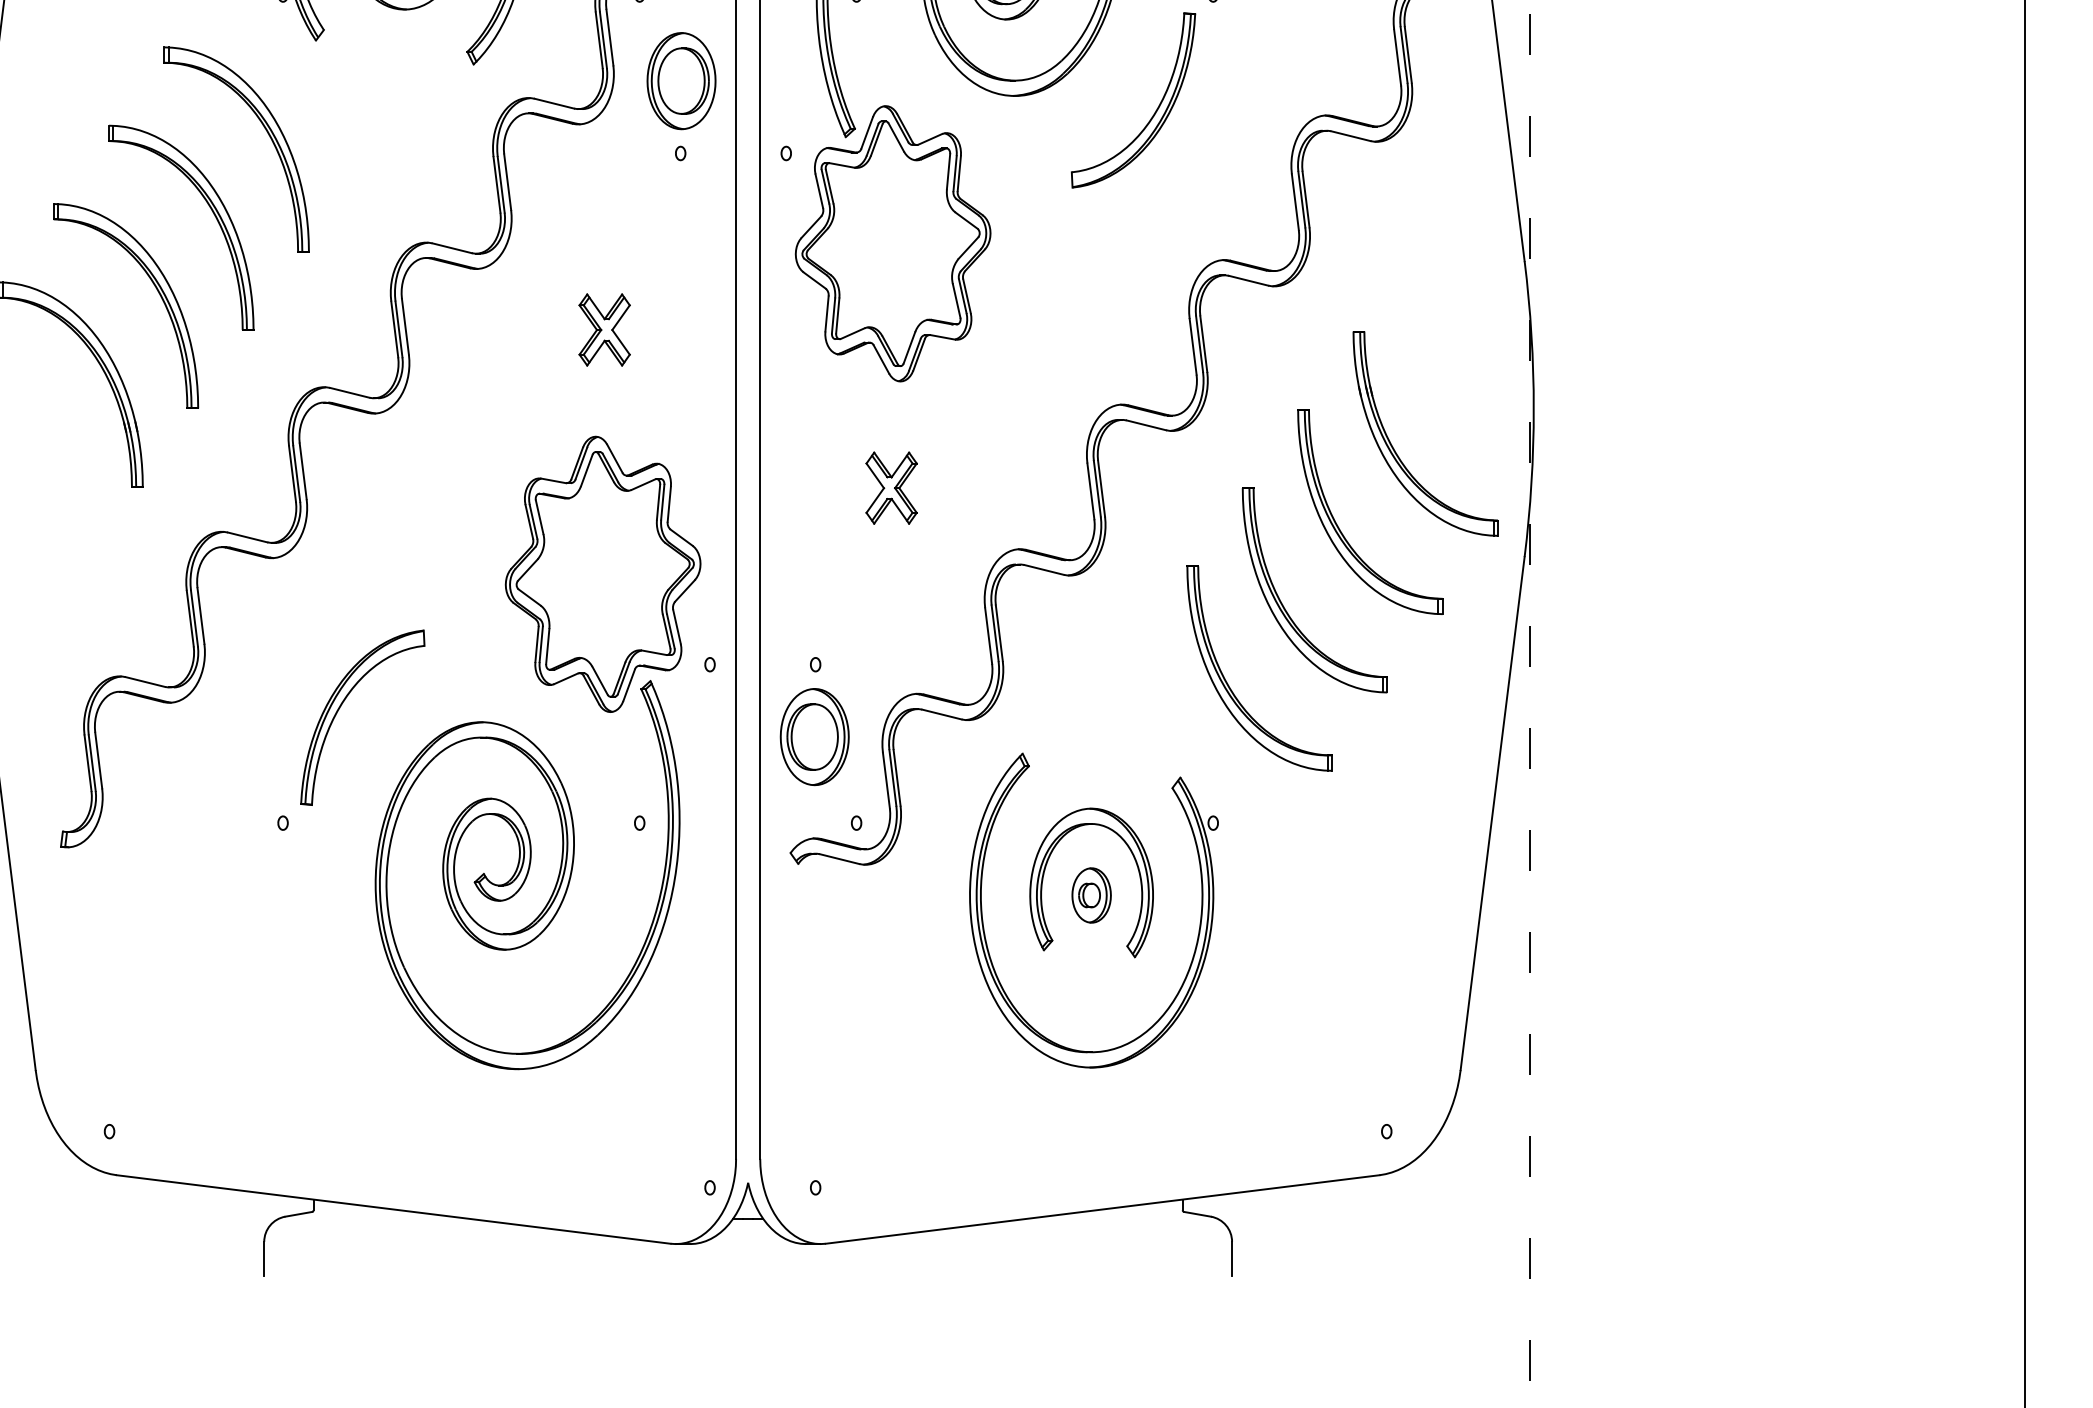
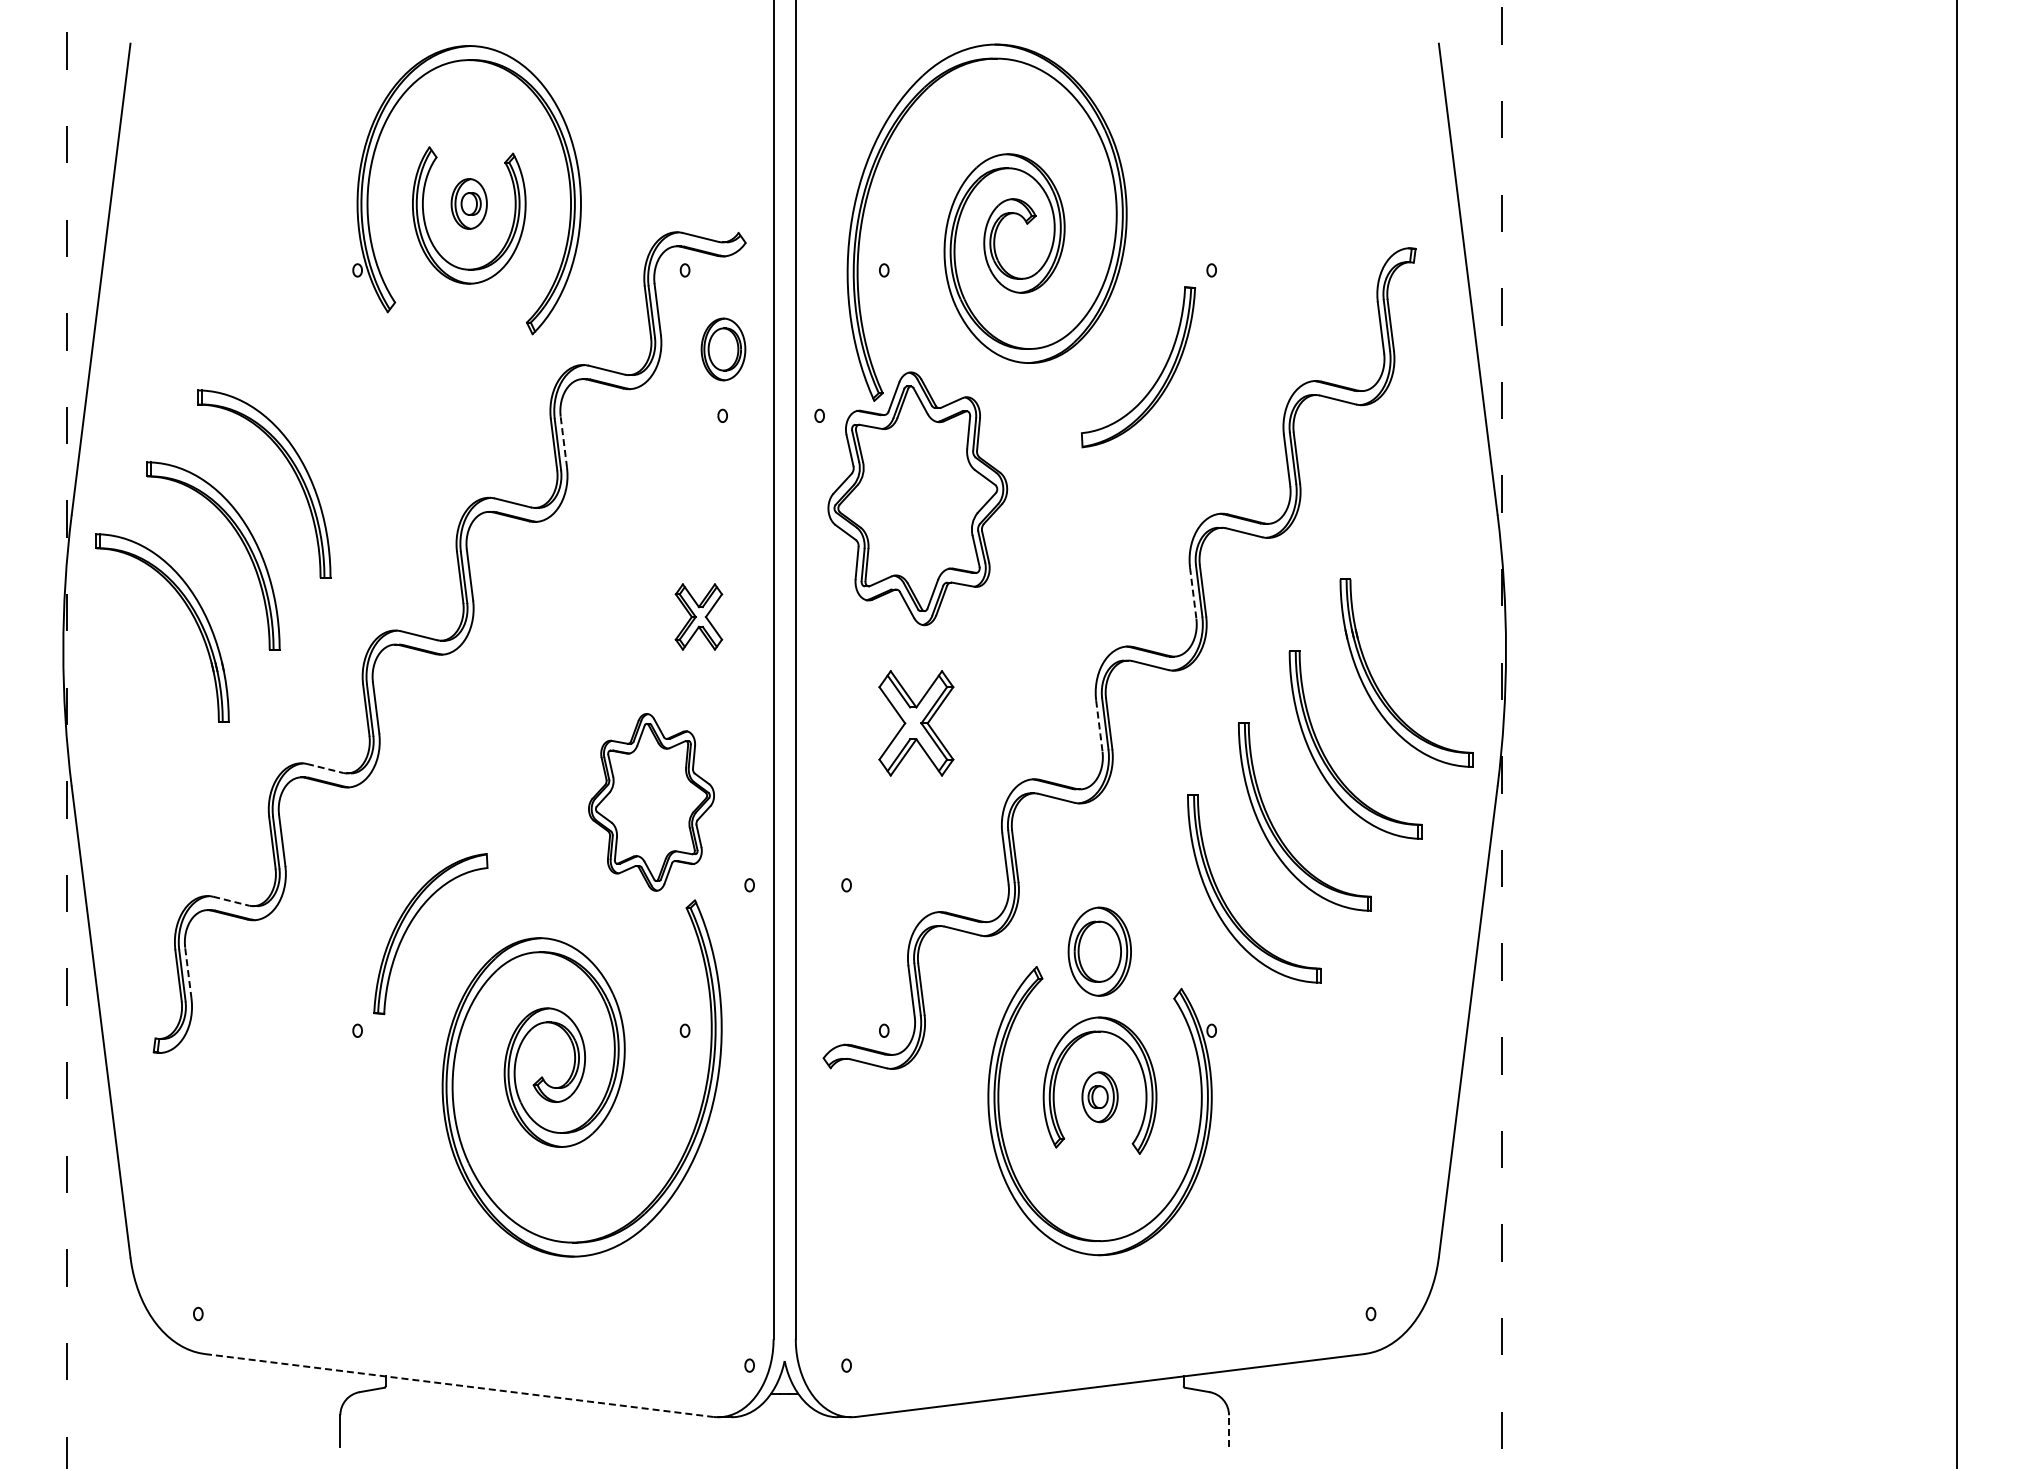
part: (681, 81) -> (723, 349), size x0.7
part: (264, 129) -> (340, 393), removed
line: (507, 182) -> (563, 442), solid -> dashed
part: (604, 329) -> (698, 616), moved
line: (1193, 346) -> (1193, 593), solid -> dashed
part: (891, 487) -> (916, 722), size x1.6
line: (1091, 491) -> (1099, 726), solid -> dashed
line: (248, 537) -> (325, 768), solid -> dashed
part: (603, 574) -> (651, 802), size x0.7
line: (145, 682) -> (231, 901), solid -> dashed
part: (814, 736) -> (1099, 951), moved
line: (98, 760) -> (188, 973), solid -> dashed
line: (394, 1209) -> (459, 1385), solid -> dashed
line: (1232, 1258) -> (1229, 1430), solid -> dashed

